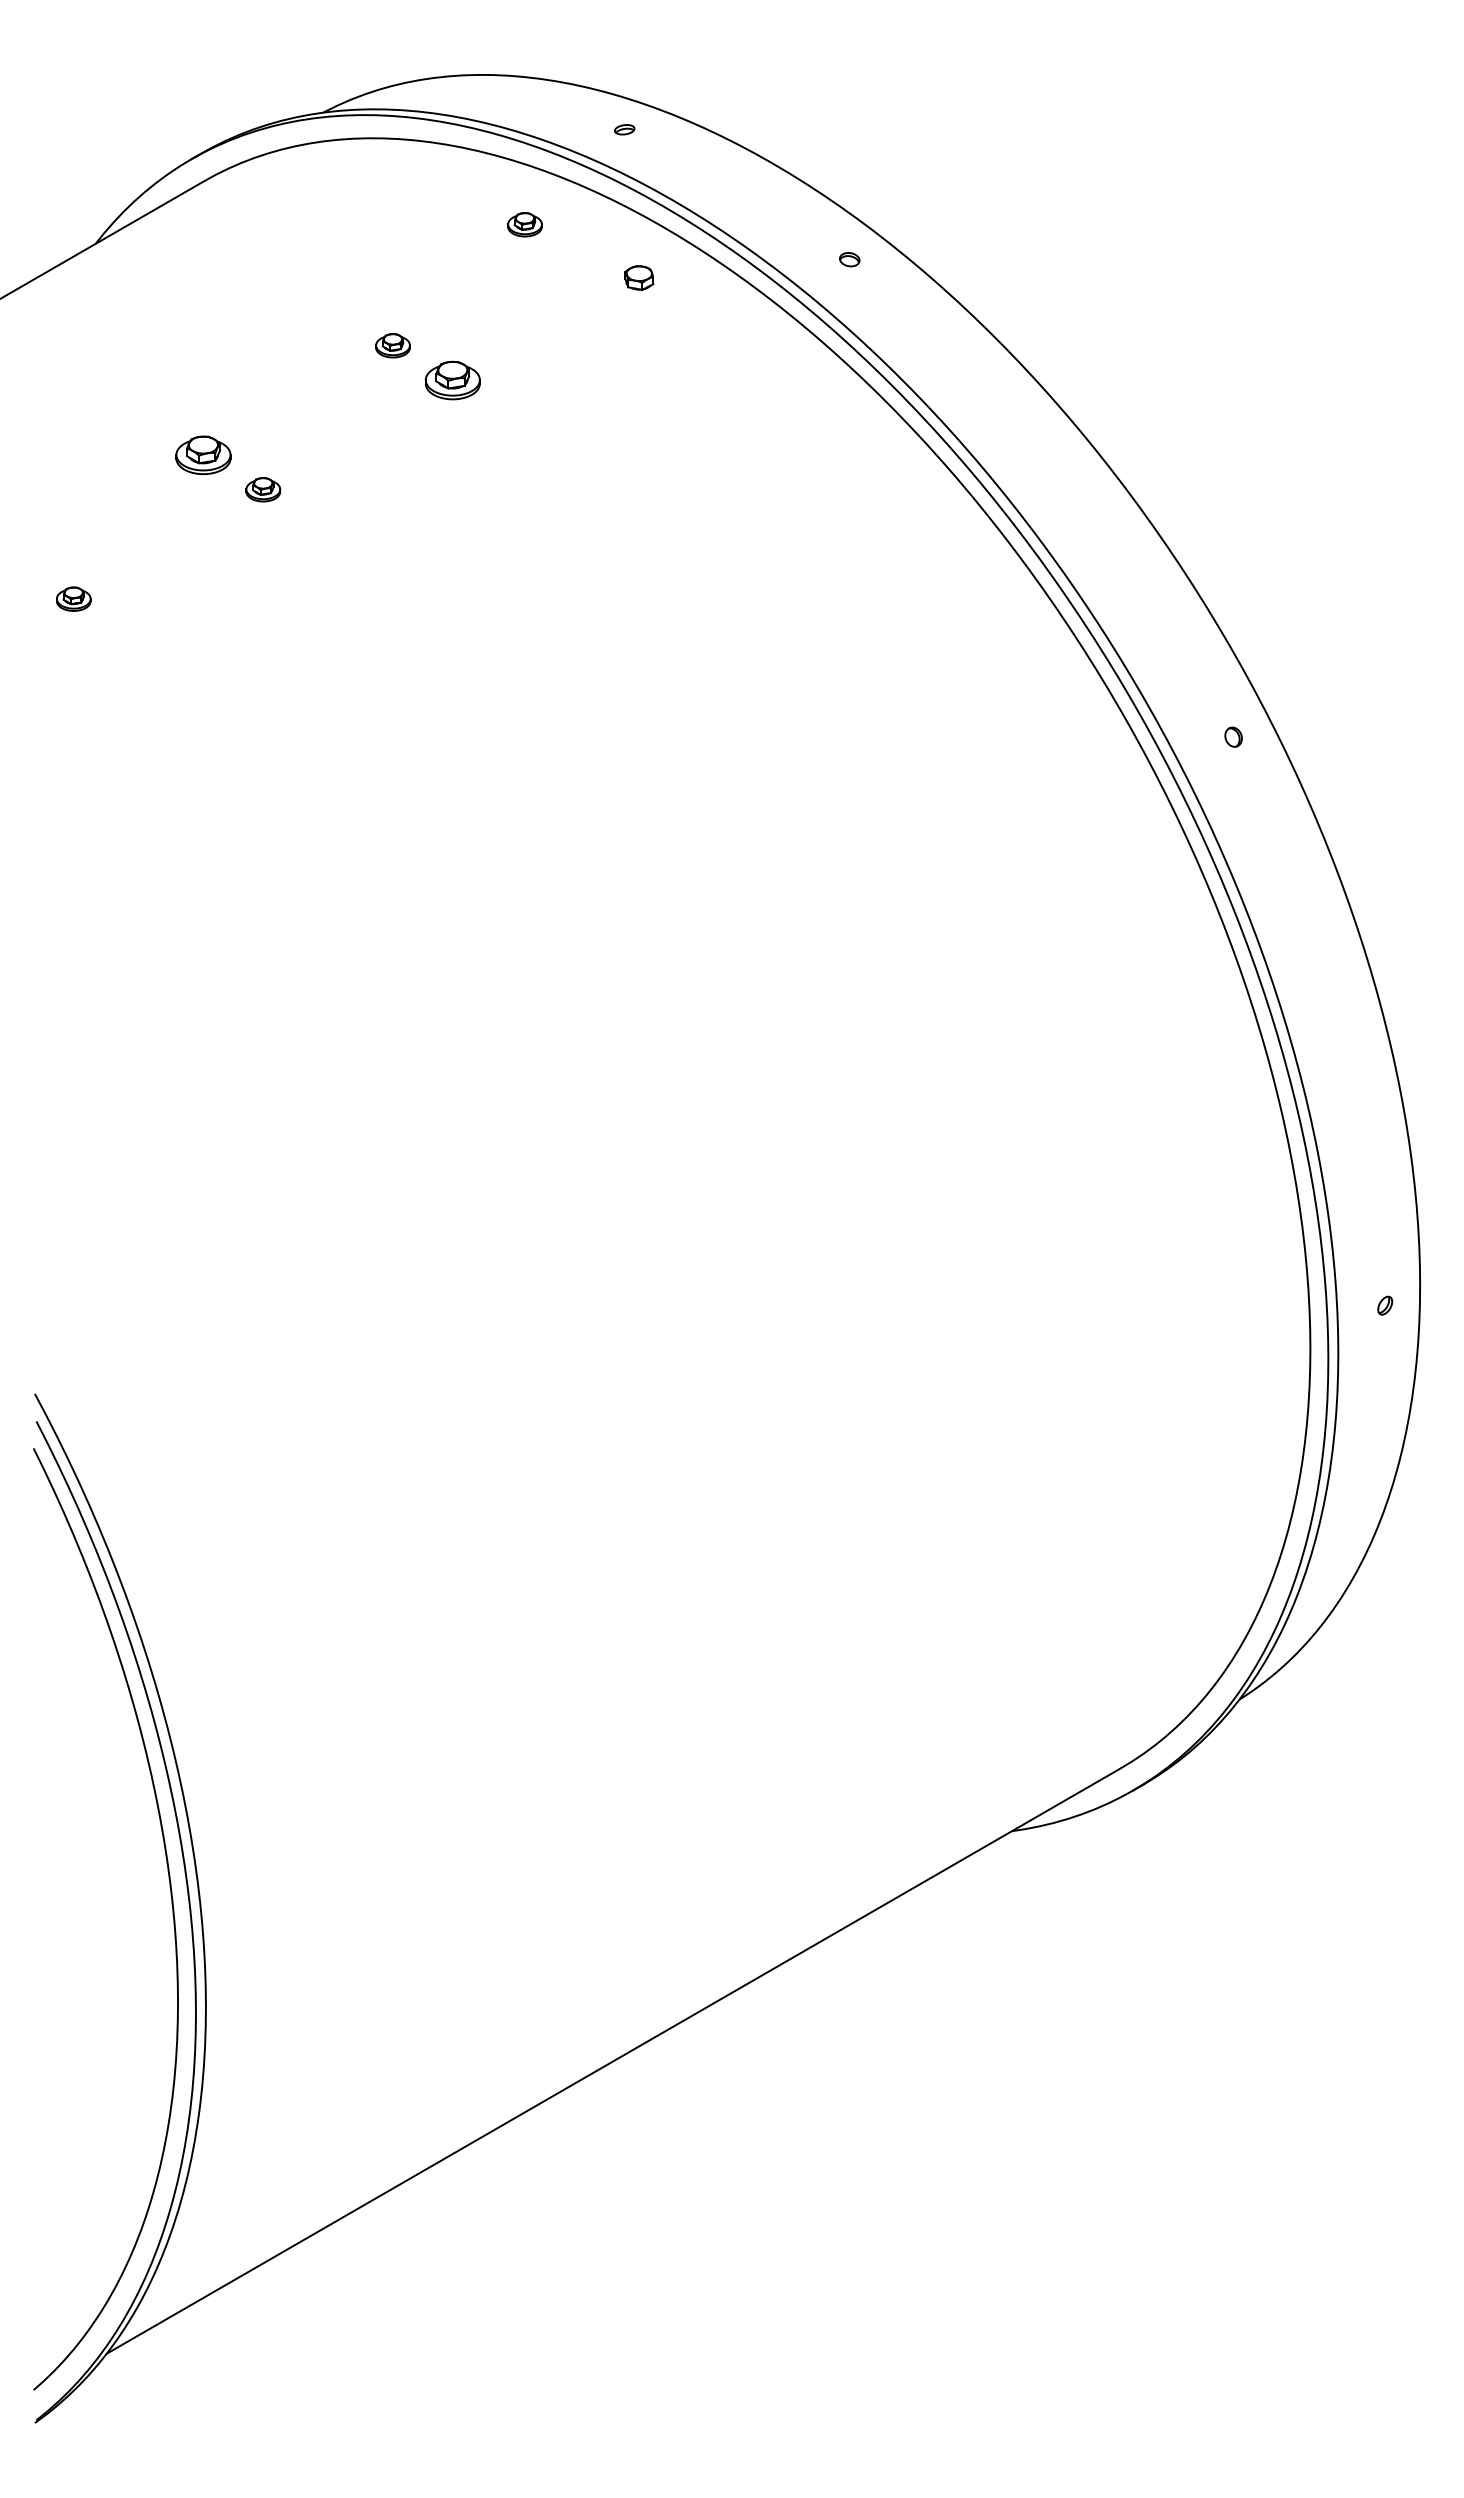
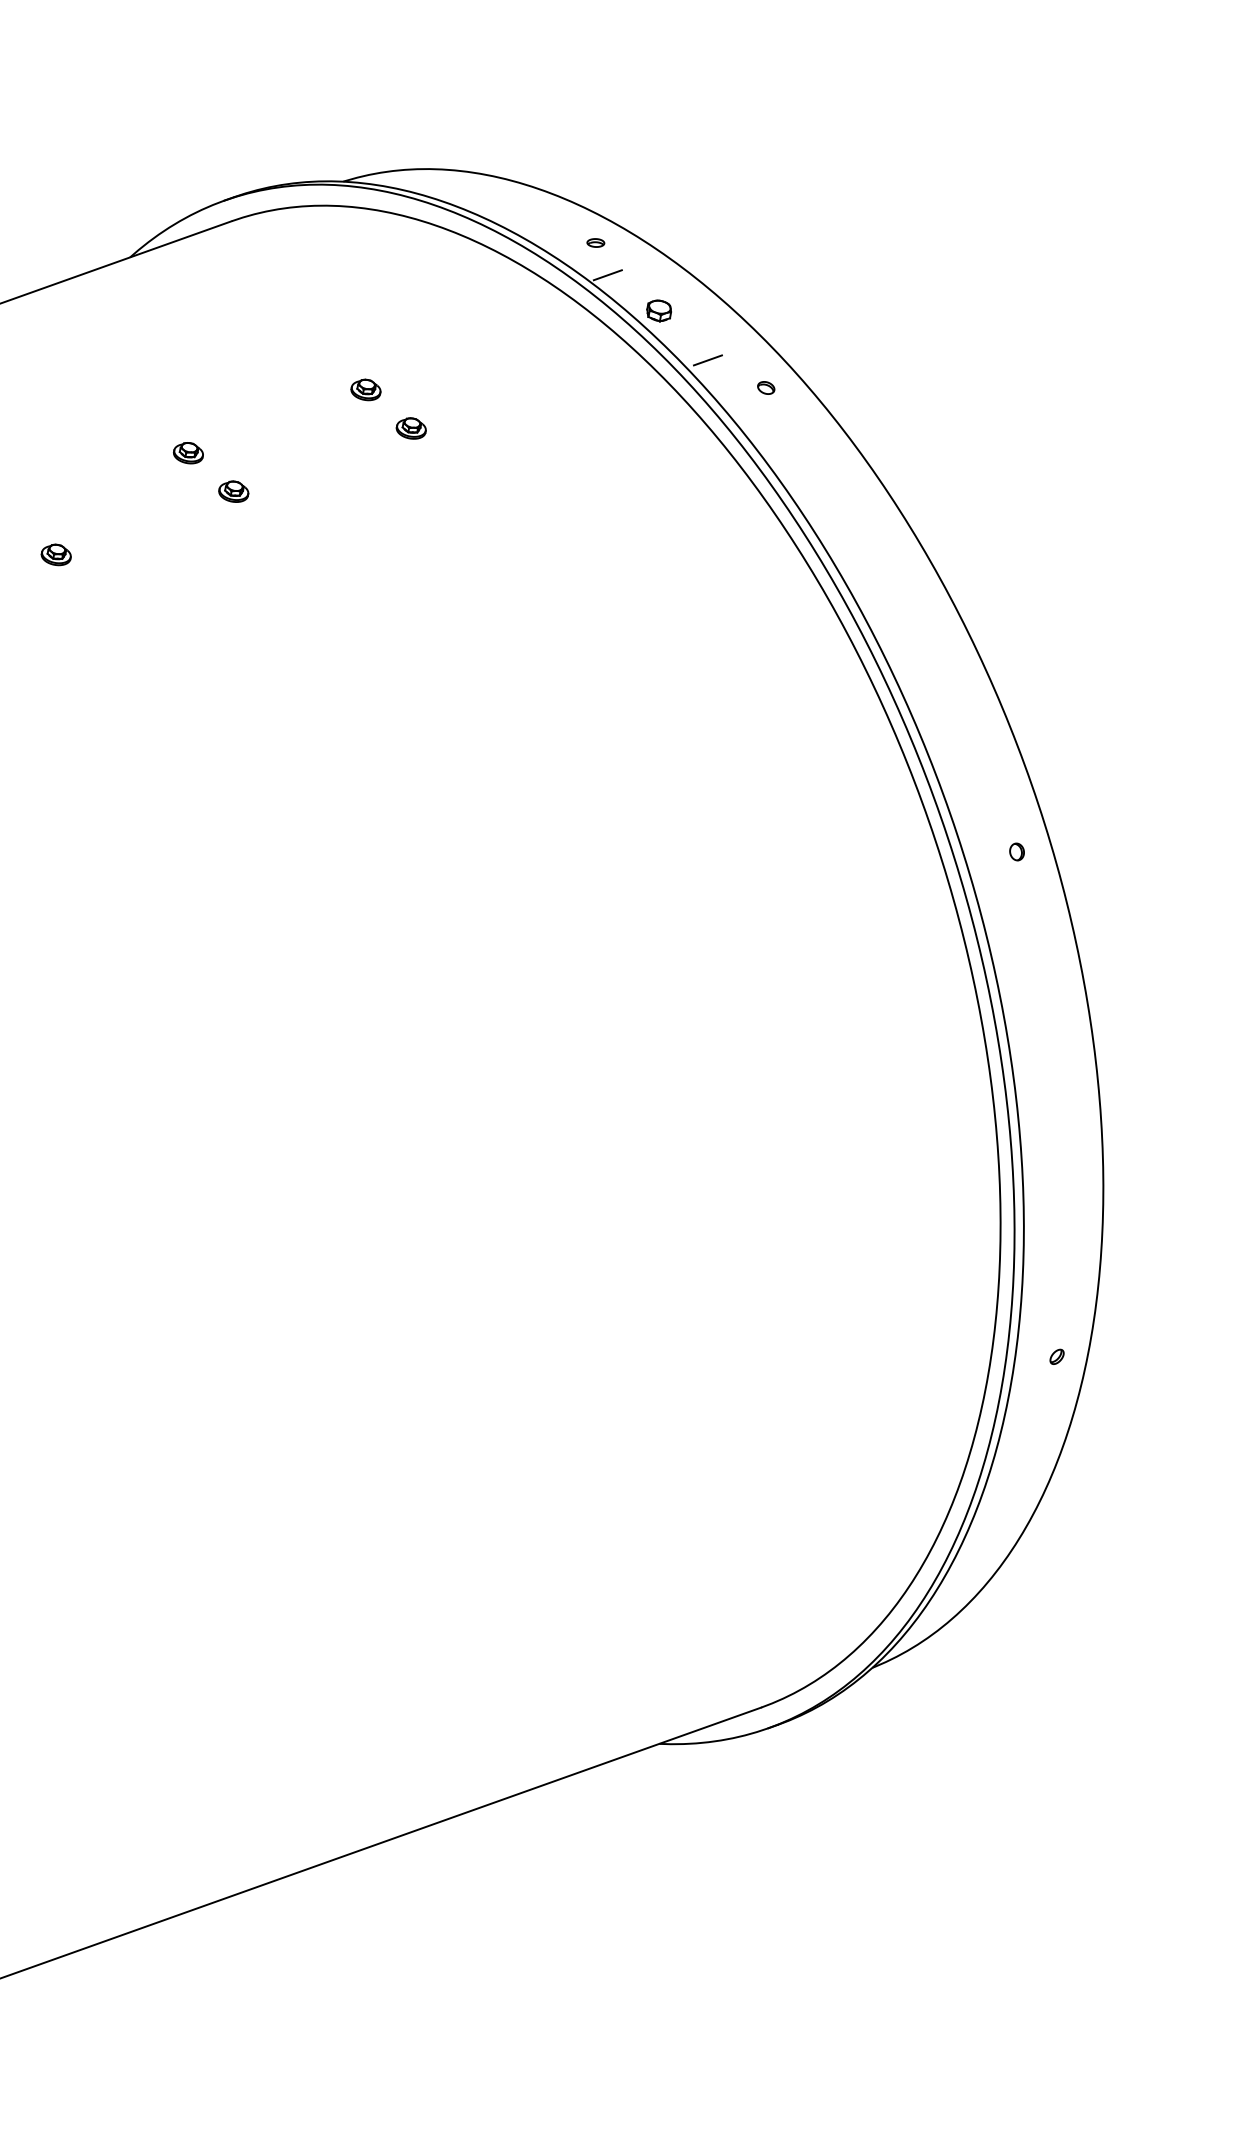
line: (645, 163) -> (608, 274), added
part: (524, 224) -> (496, 307), removed
line: (777, 240) -> (708, 360), added
part: (639, 277) -> (659, 310), moved
part: (452, 379) -> (411, 427), size x0.62
part: (203, 454) -> (188, 452), size x0.62

